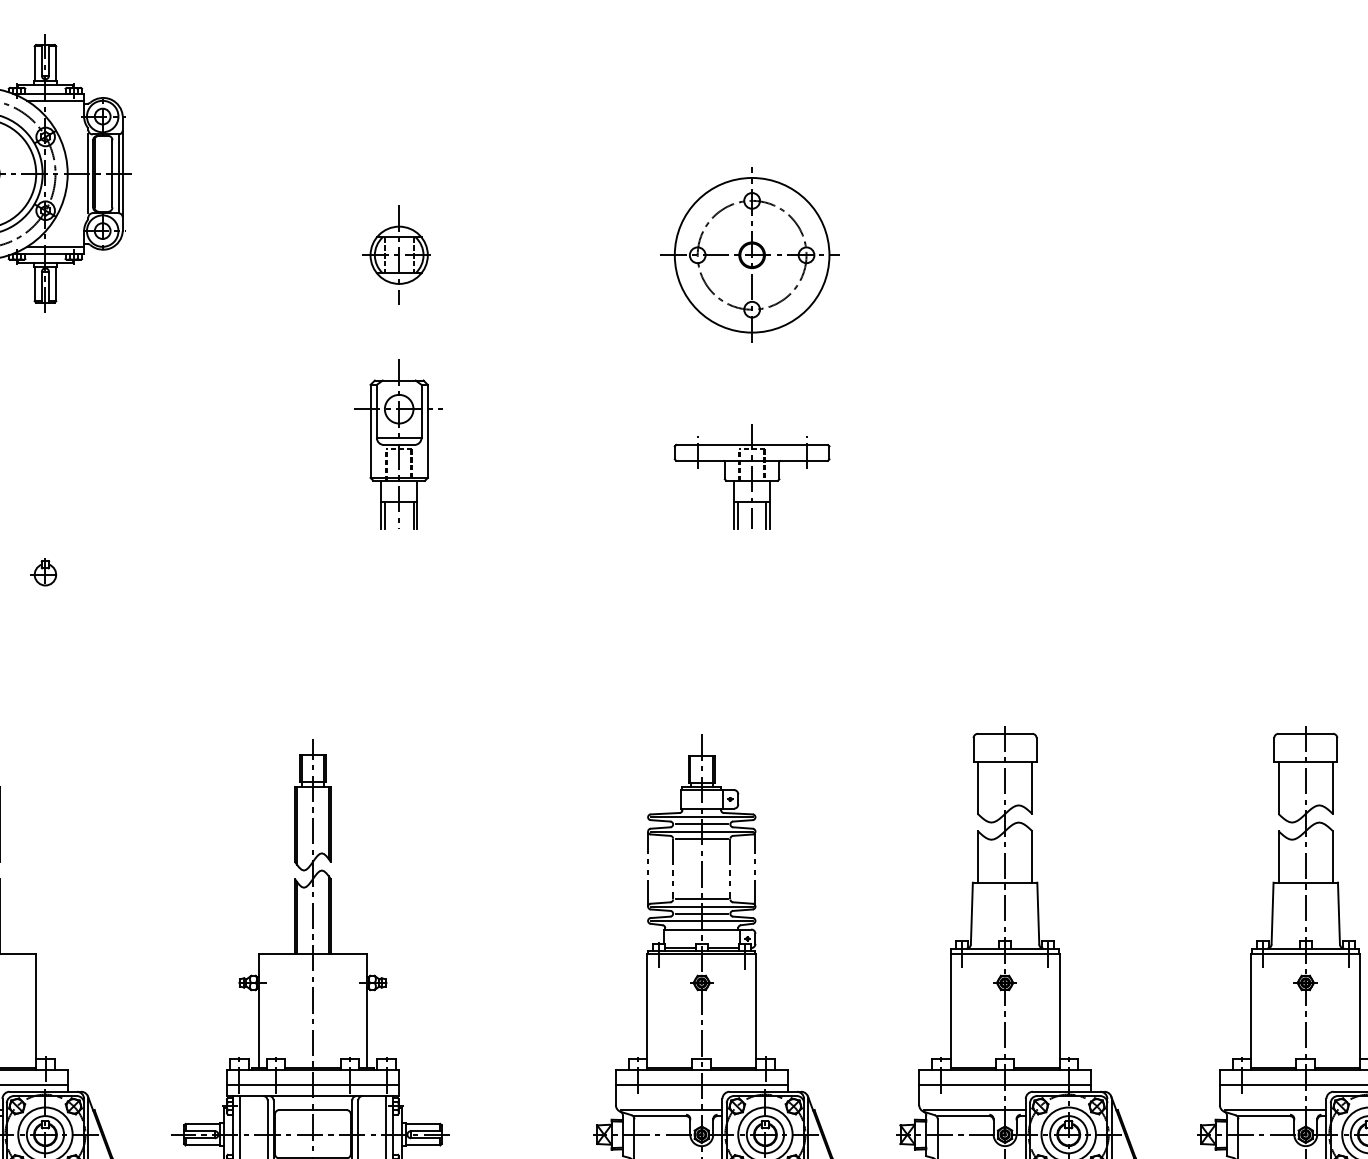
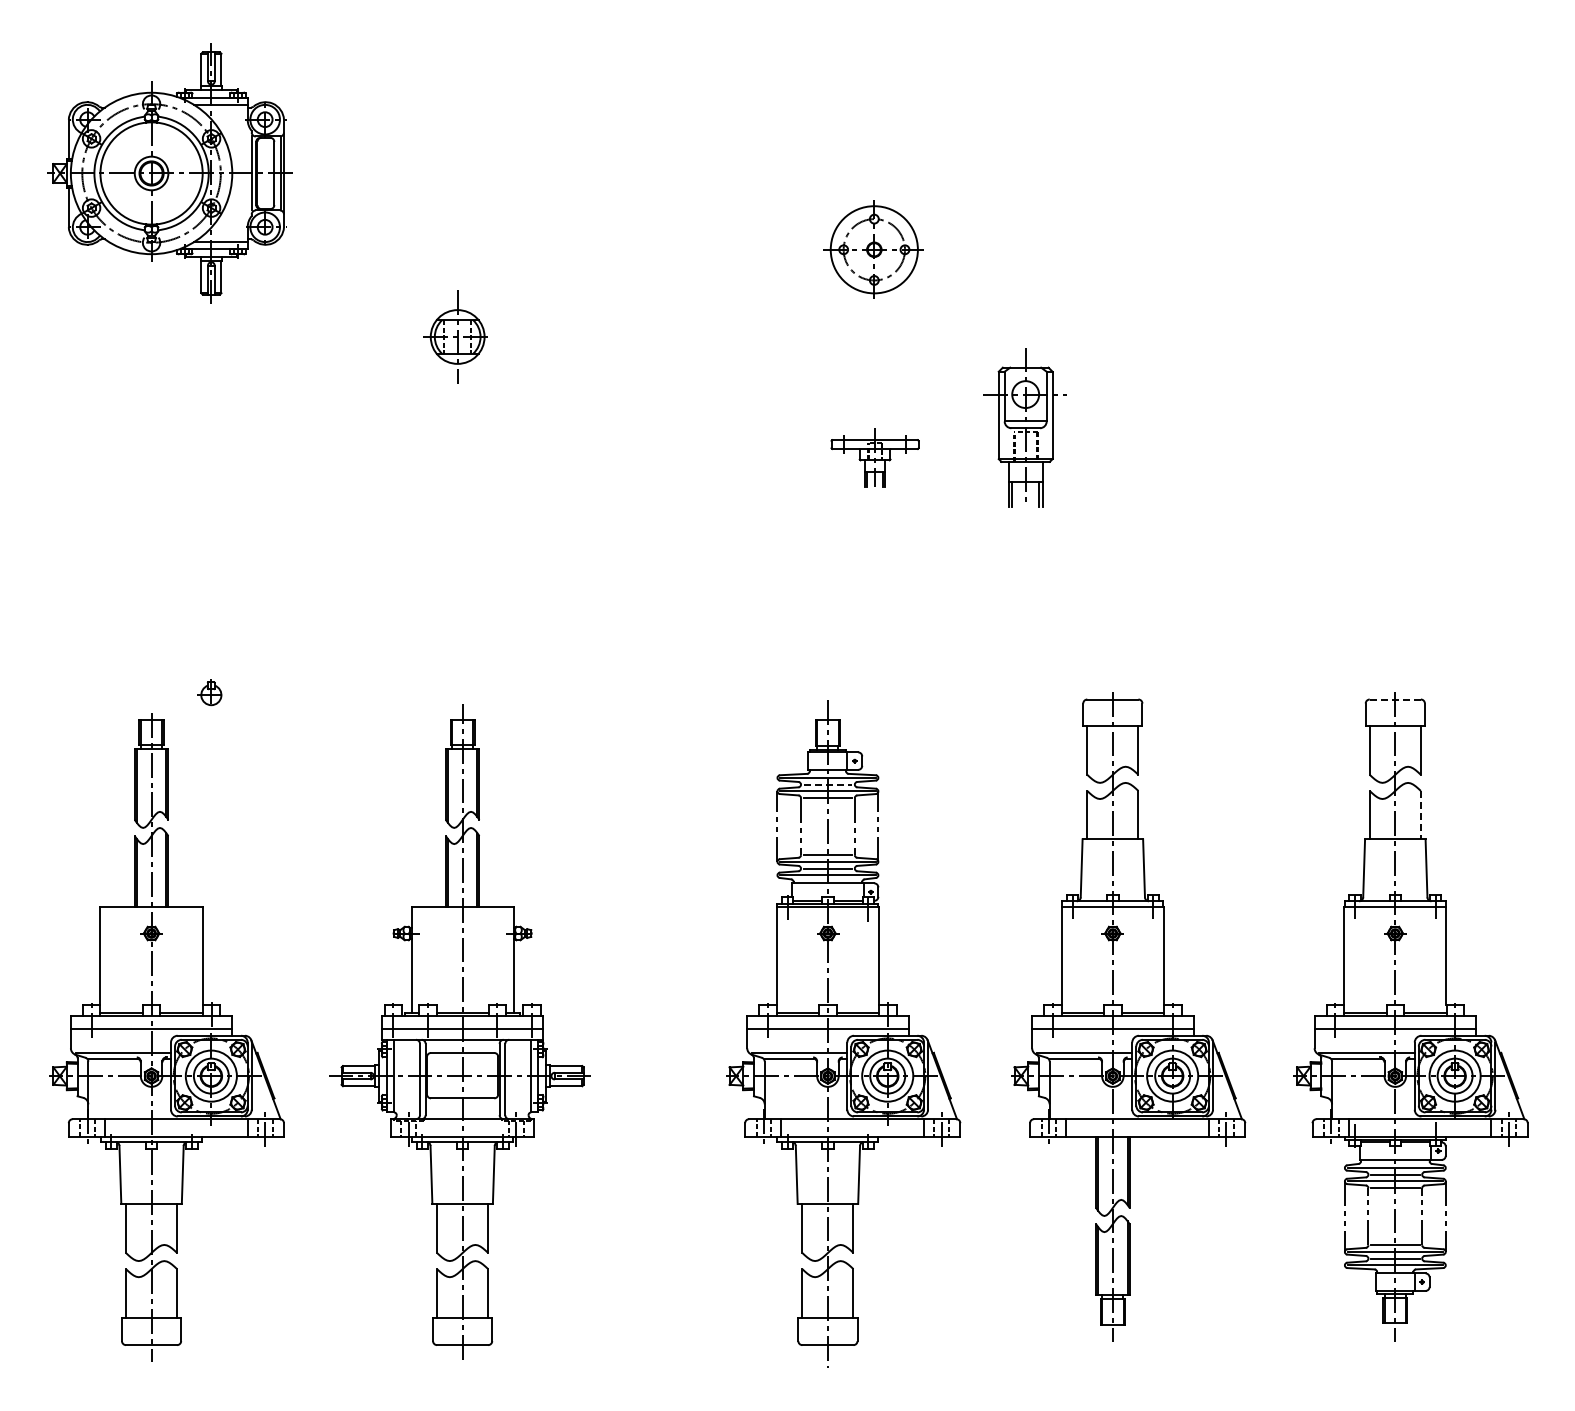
part: (396, 254) -> (455, 336), moved
part: (749, 254) -> (872, 249), size x0.6
part: (397, 444) -> (1024, 427), moved
part: (751, 476) -> (874, 457), size x0.6
part: (43, 571) -> (209, 692), moved
line: (1305, 733) -> (1395, 699), solid -> dashed
line: (702, 824) -> (828, 784), solid -> dashed
line: (1332, 857) -> (1420, 815), solid -> dashed

